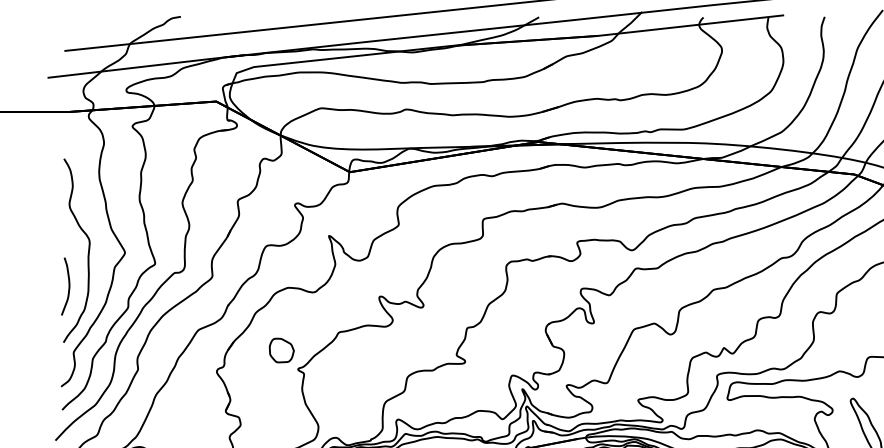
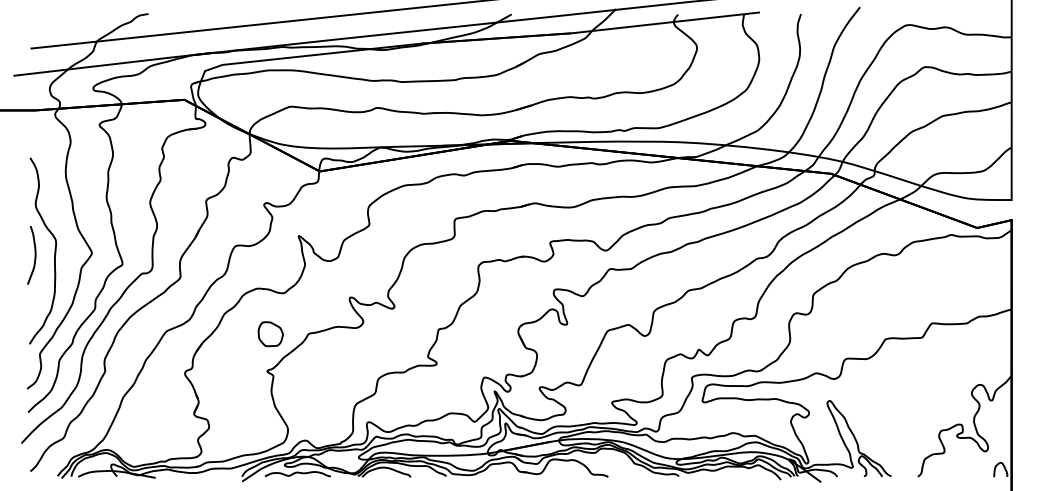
curve: (68, 286) -> (34, 255), moved
part: (281, 350) -> (270, 334), moved

